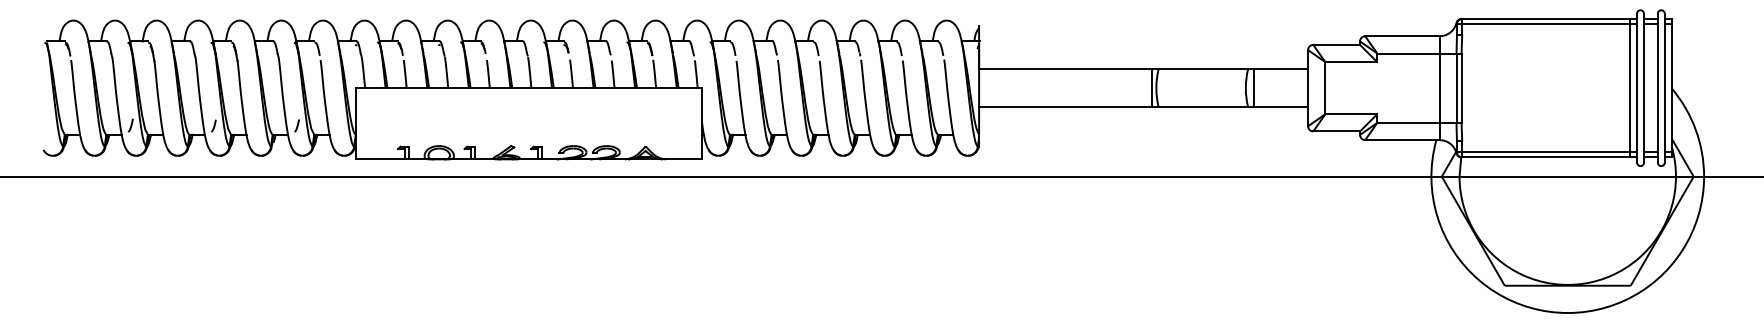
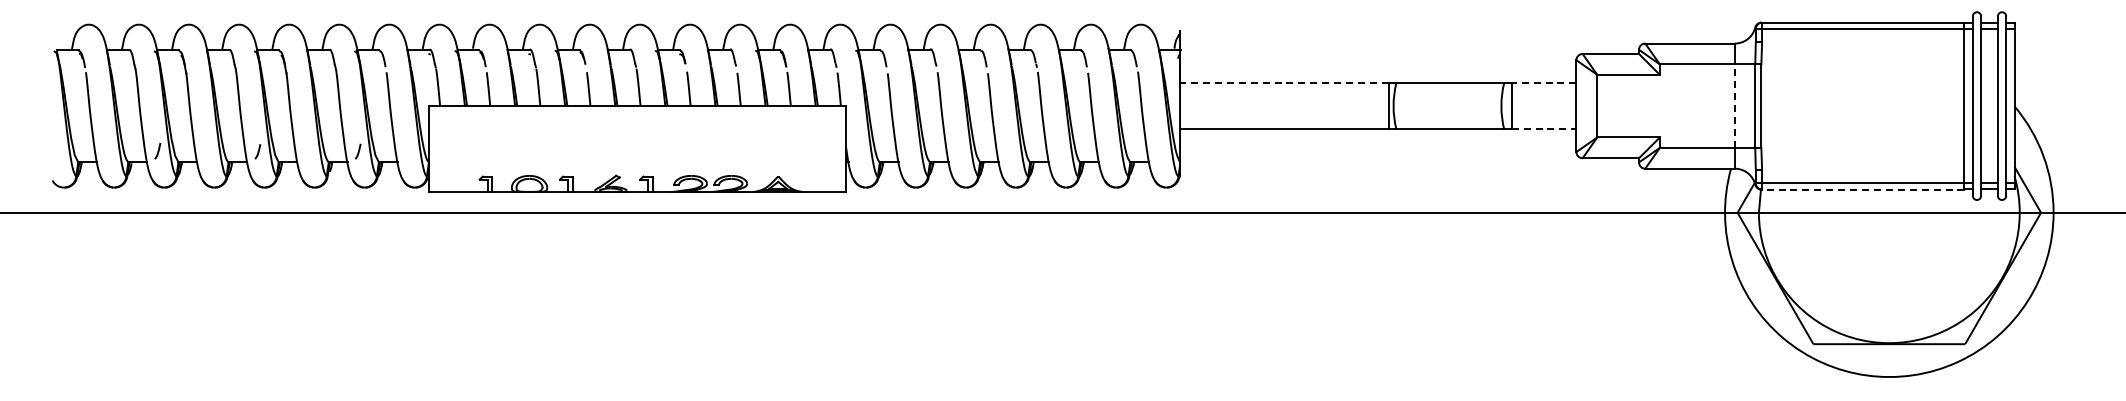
line: (1064, 69) -> (1283, 83), solid -> dashed
line: (1280, 69) -> (1543, 83), solid -> dashed
line: (1439, 88) -> (1734, 106), solid -> dashed
line: (1281, 107) -> (1544, 129), solid -> dashed
line: (1545, 157) -> (1862, 189), solid -> dashed

